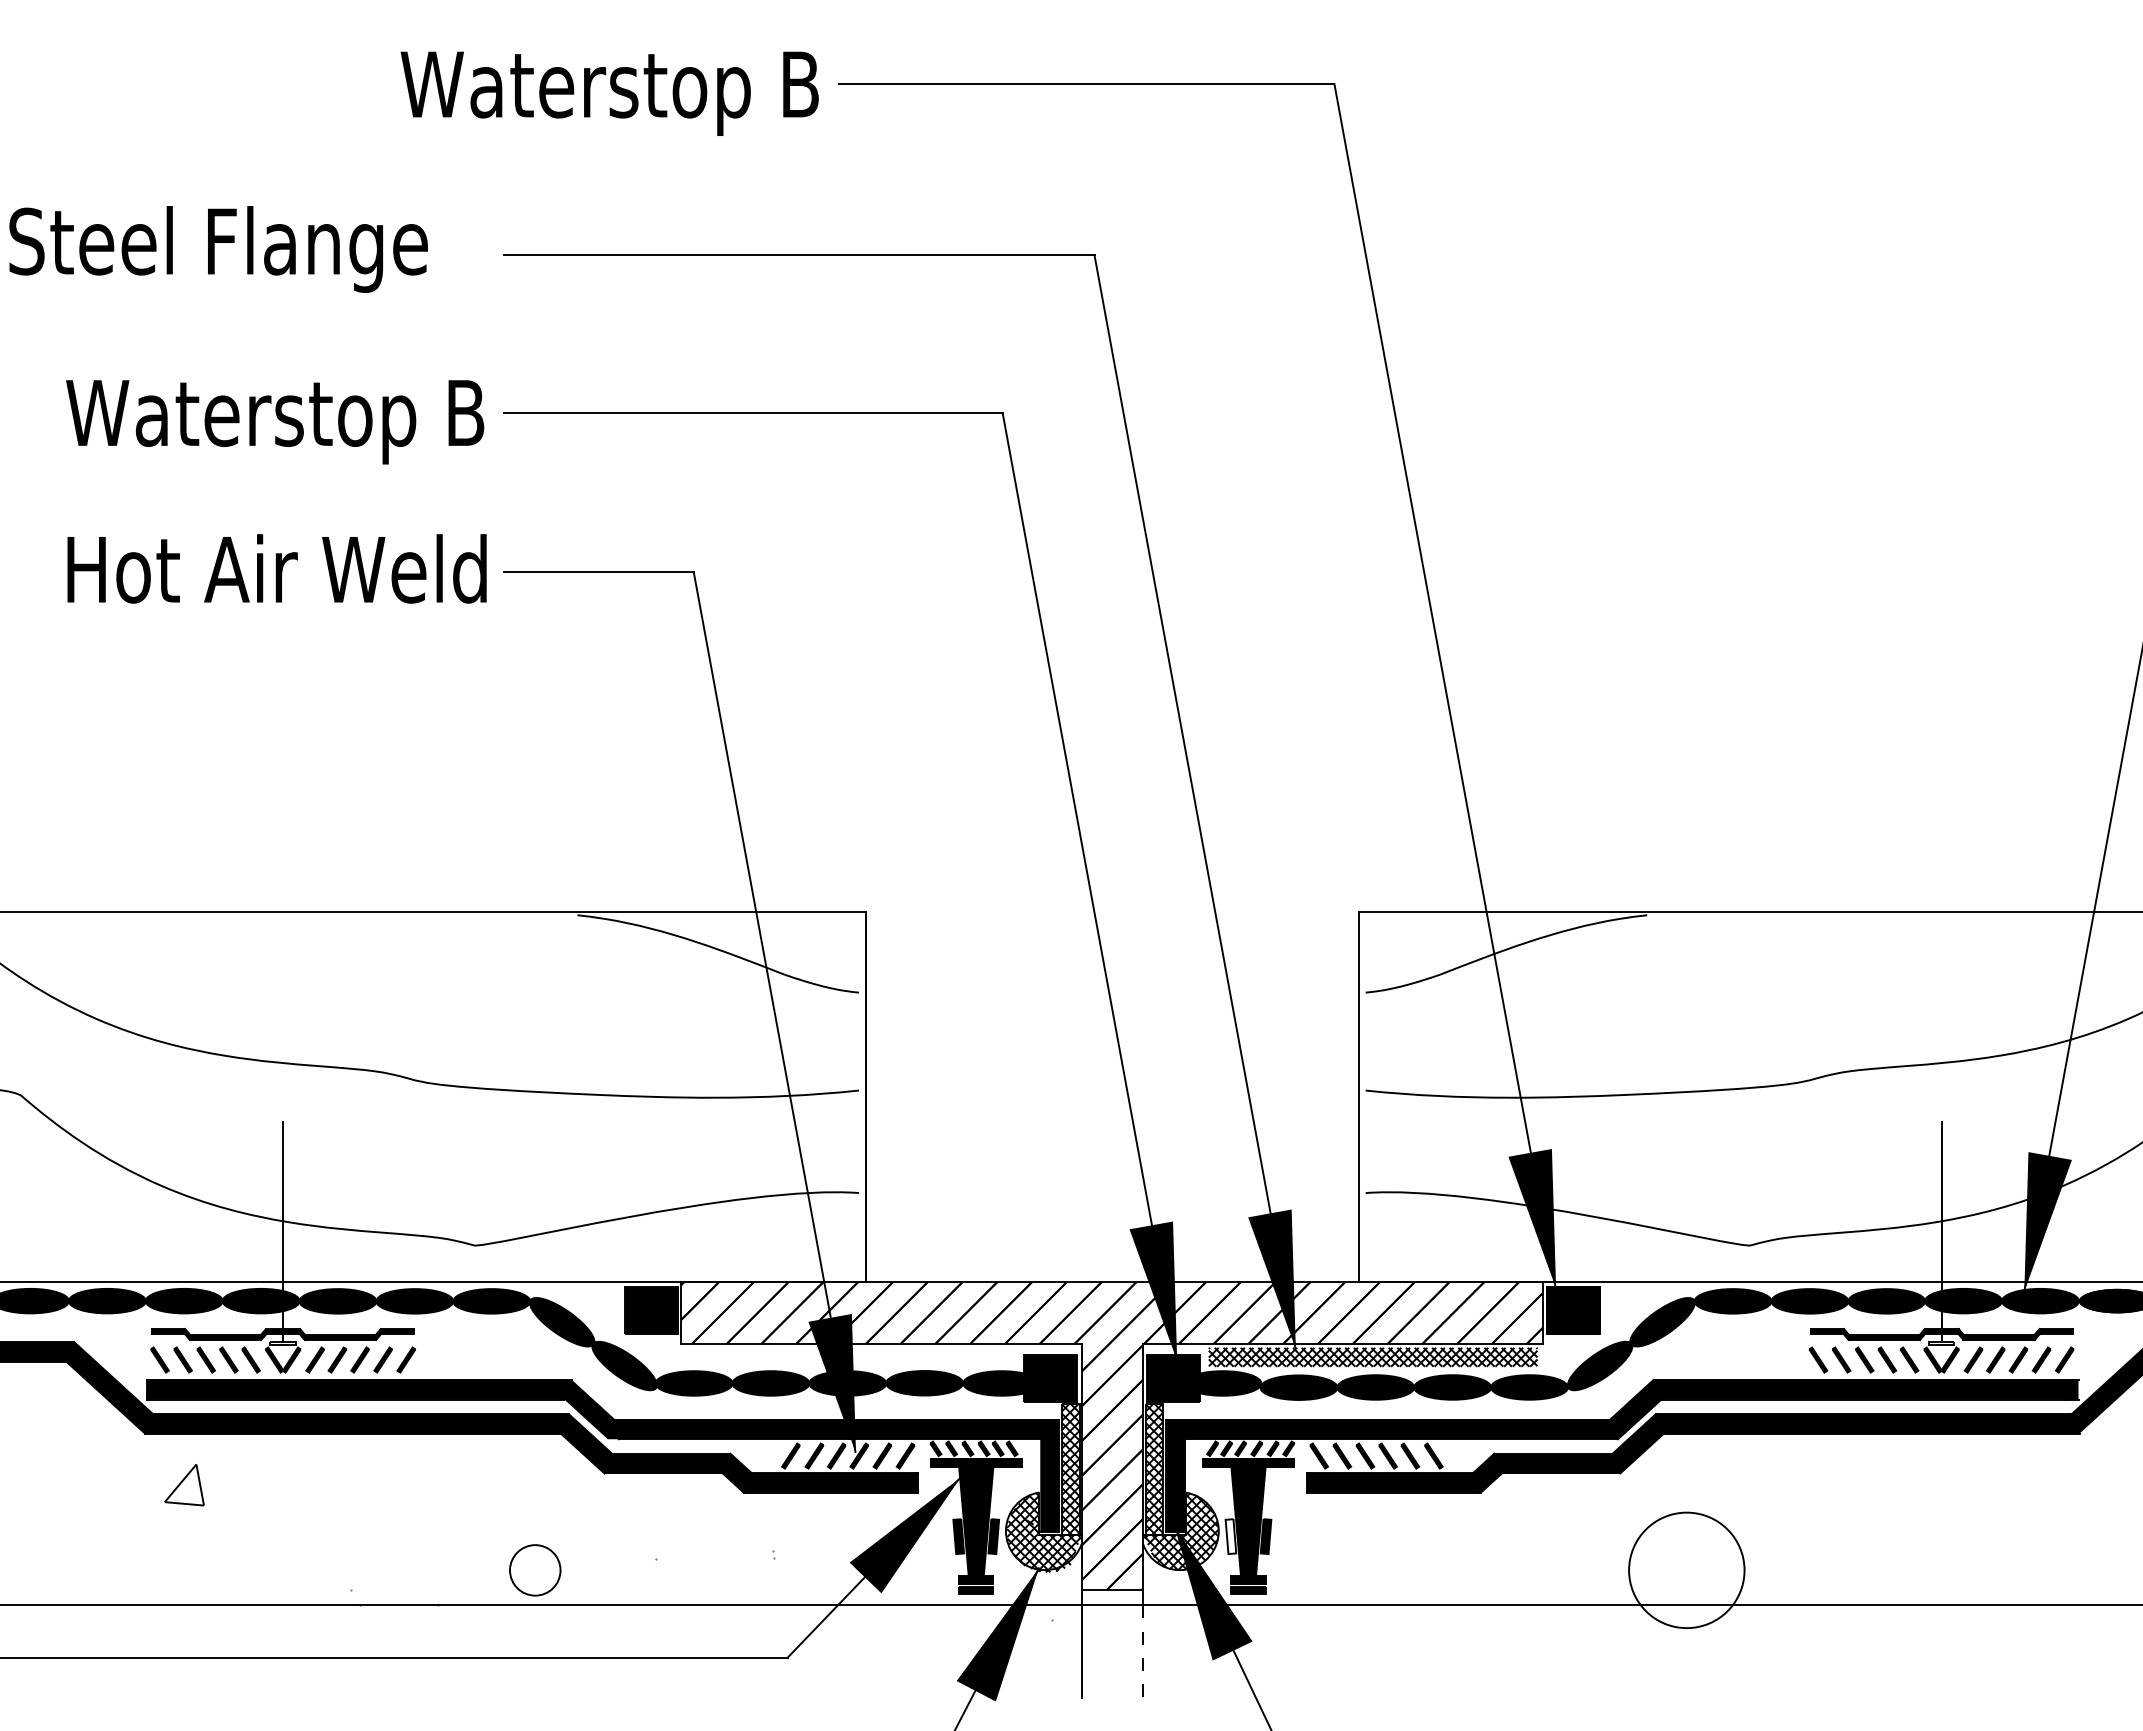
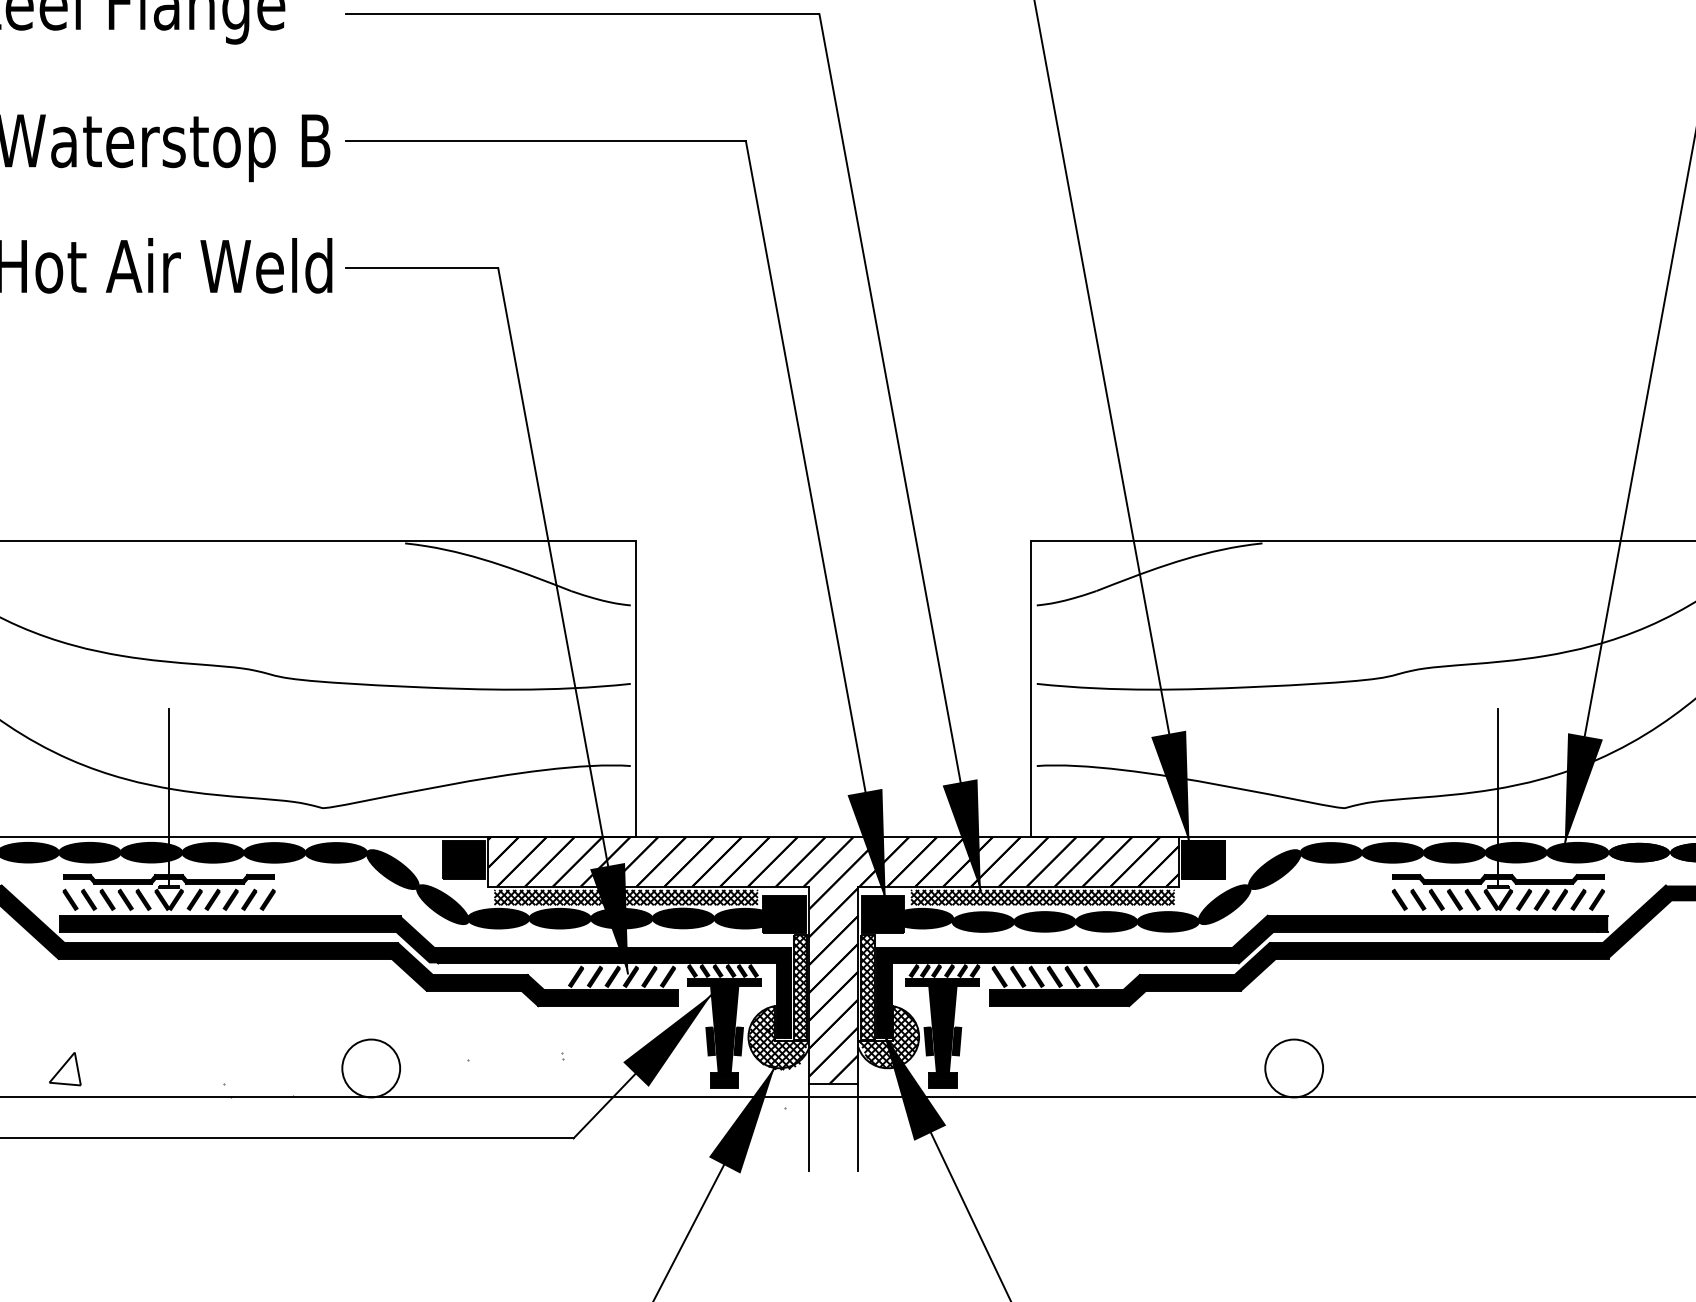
hatch: (853, 1356) -> (626, 897), added
part: (184, 1485) -> (65, 1069), moved
fill: (1230, 1536) -> (928, 1041), added
circle: (535, 1570) -> (371, 1068), size x1.43
circle: (1686, 1570) -> (1293, 1068), size x0.62
line: (1143, 1652) -> (858, 1134), dashed -> solid

